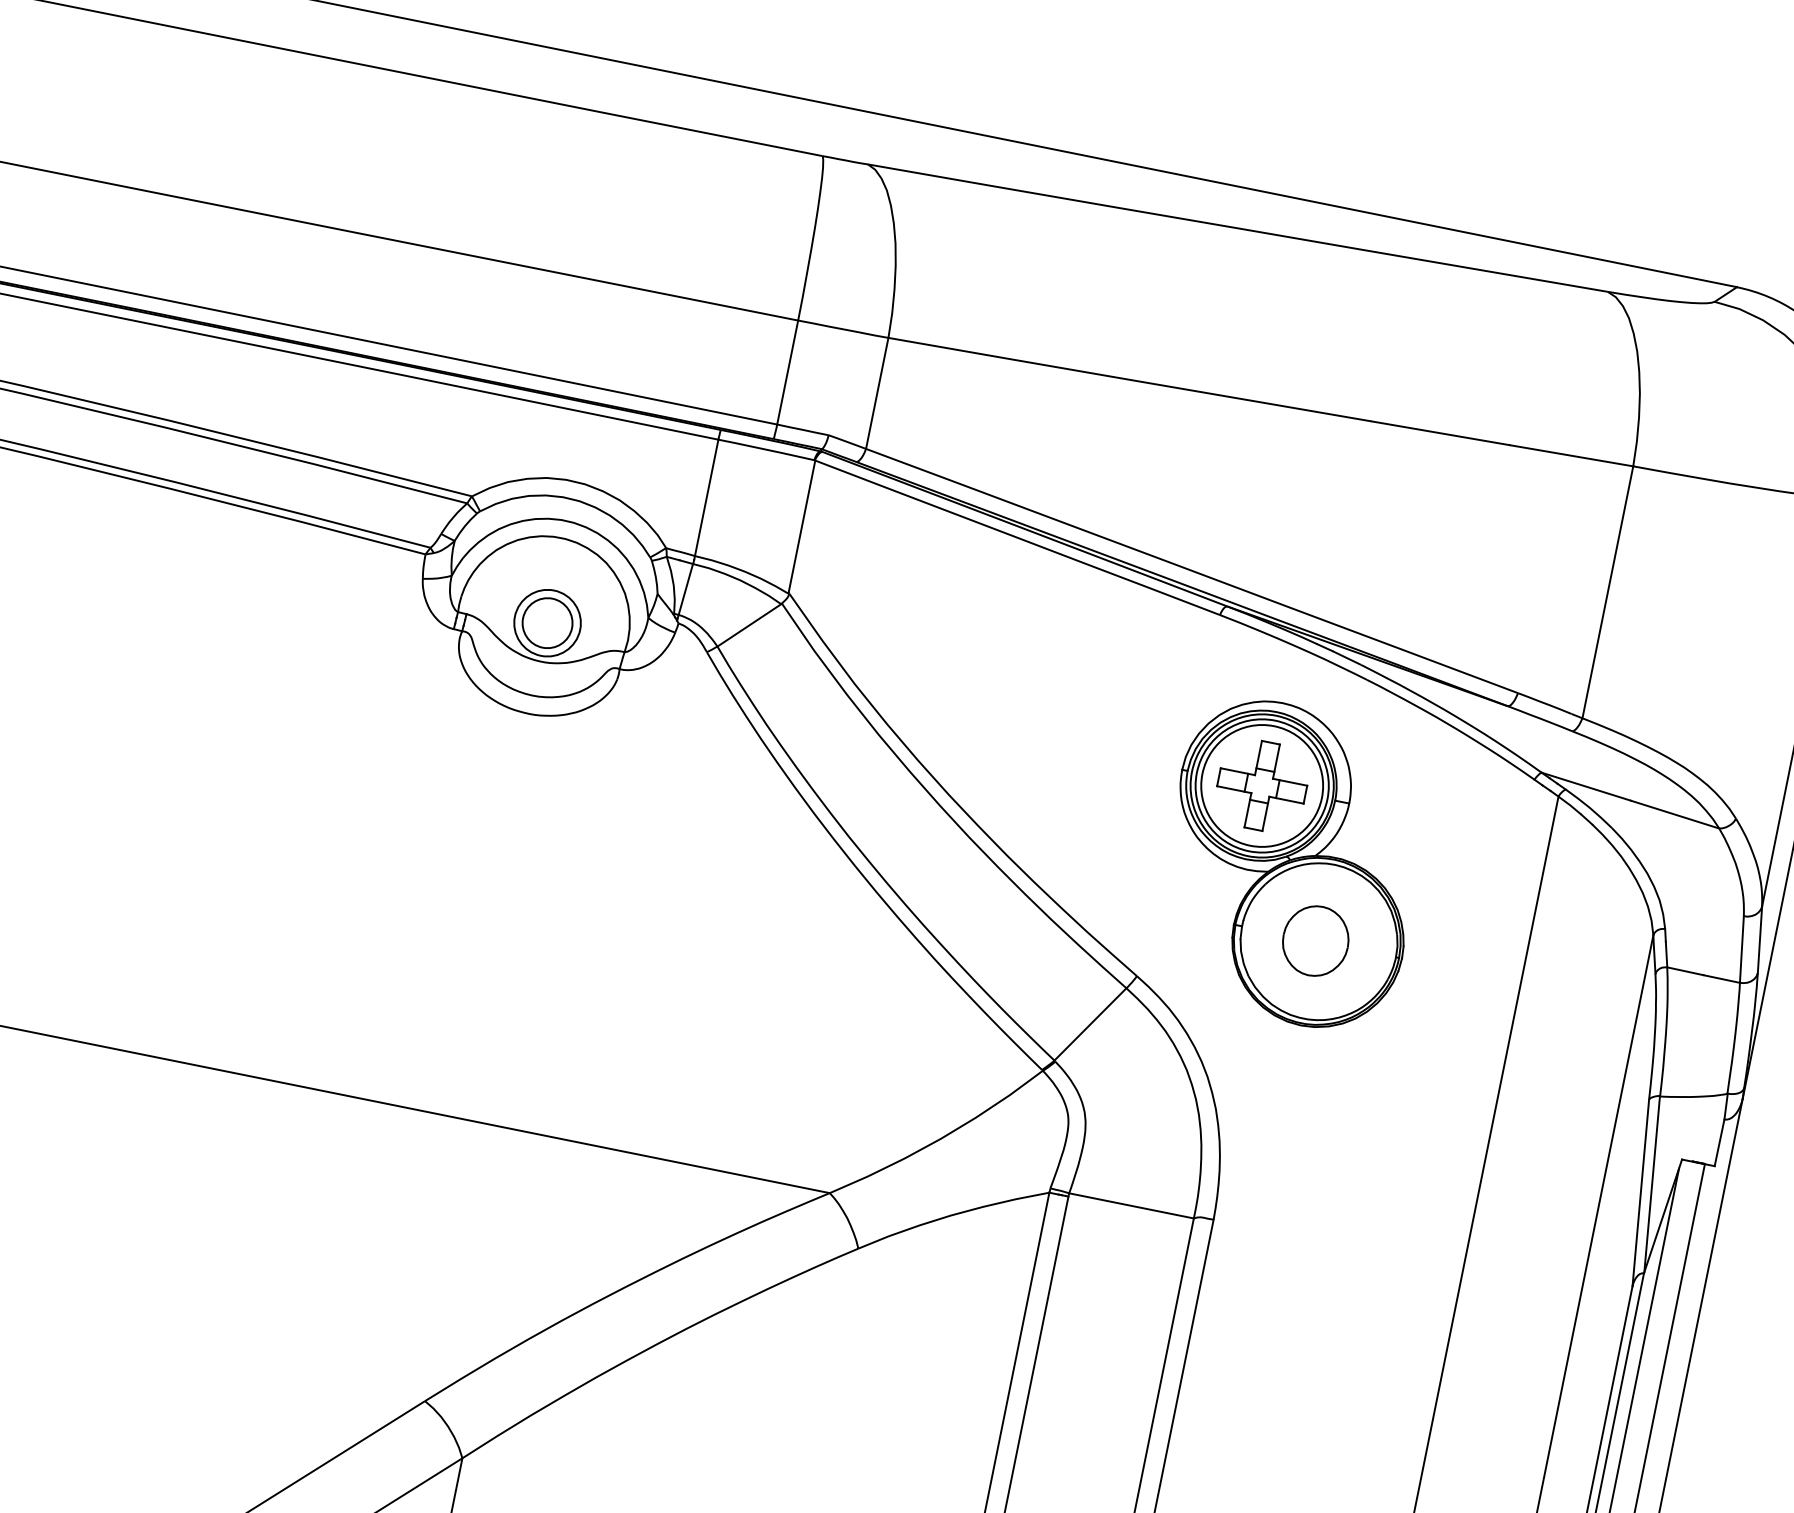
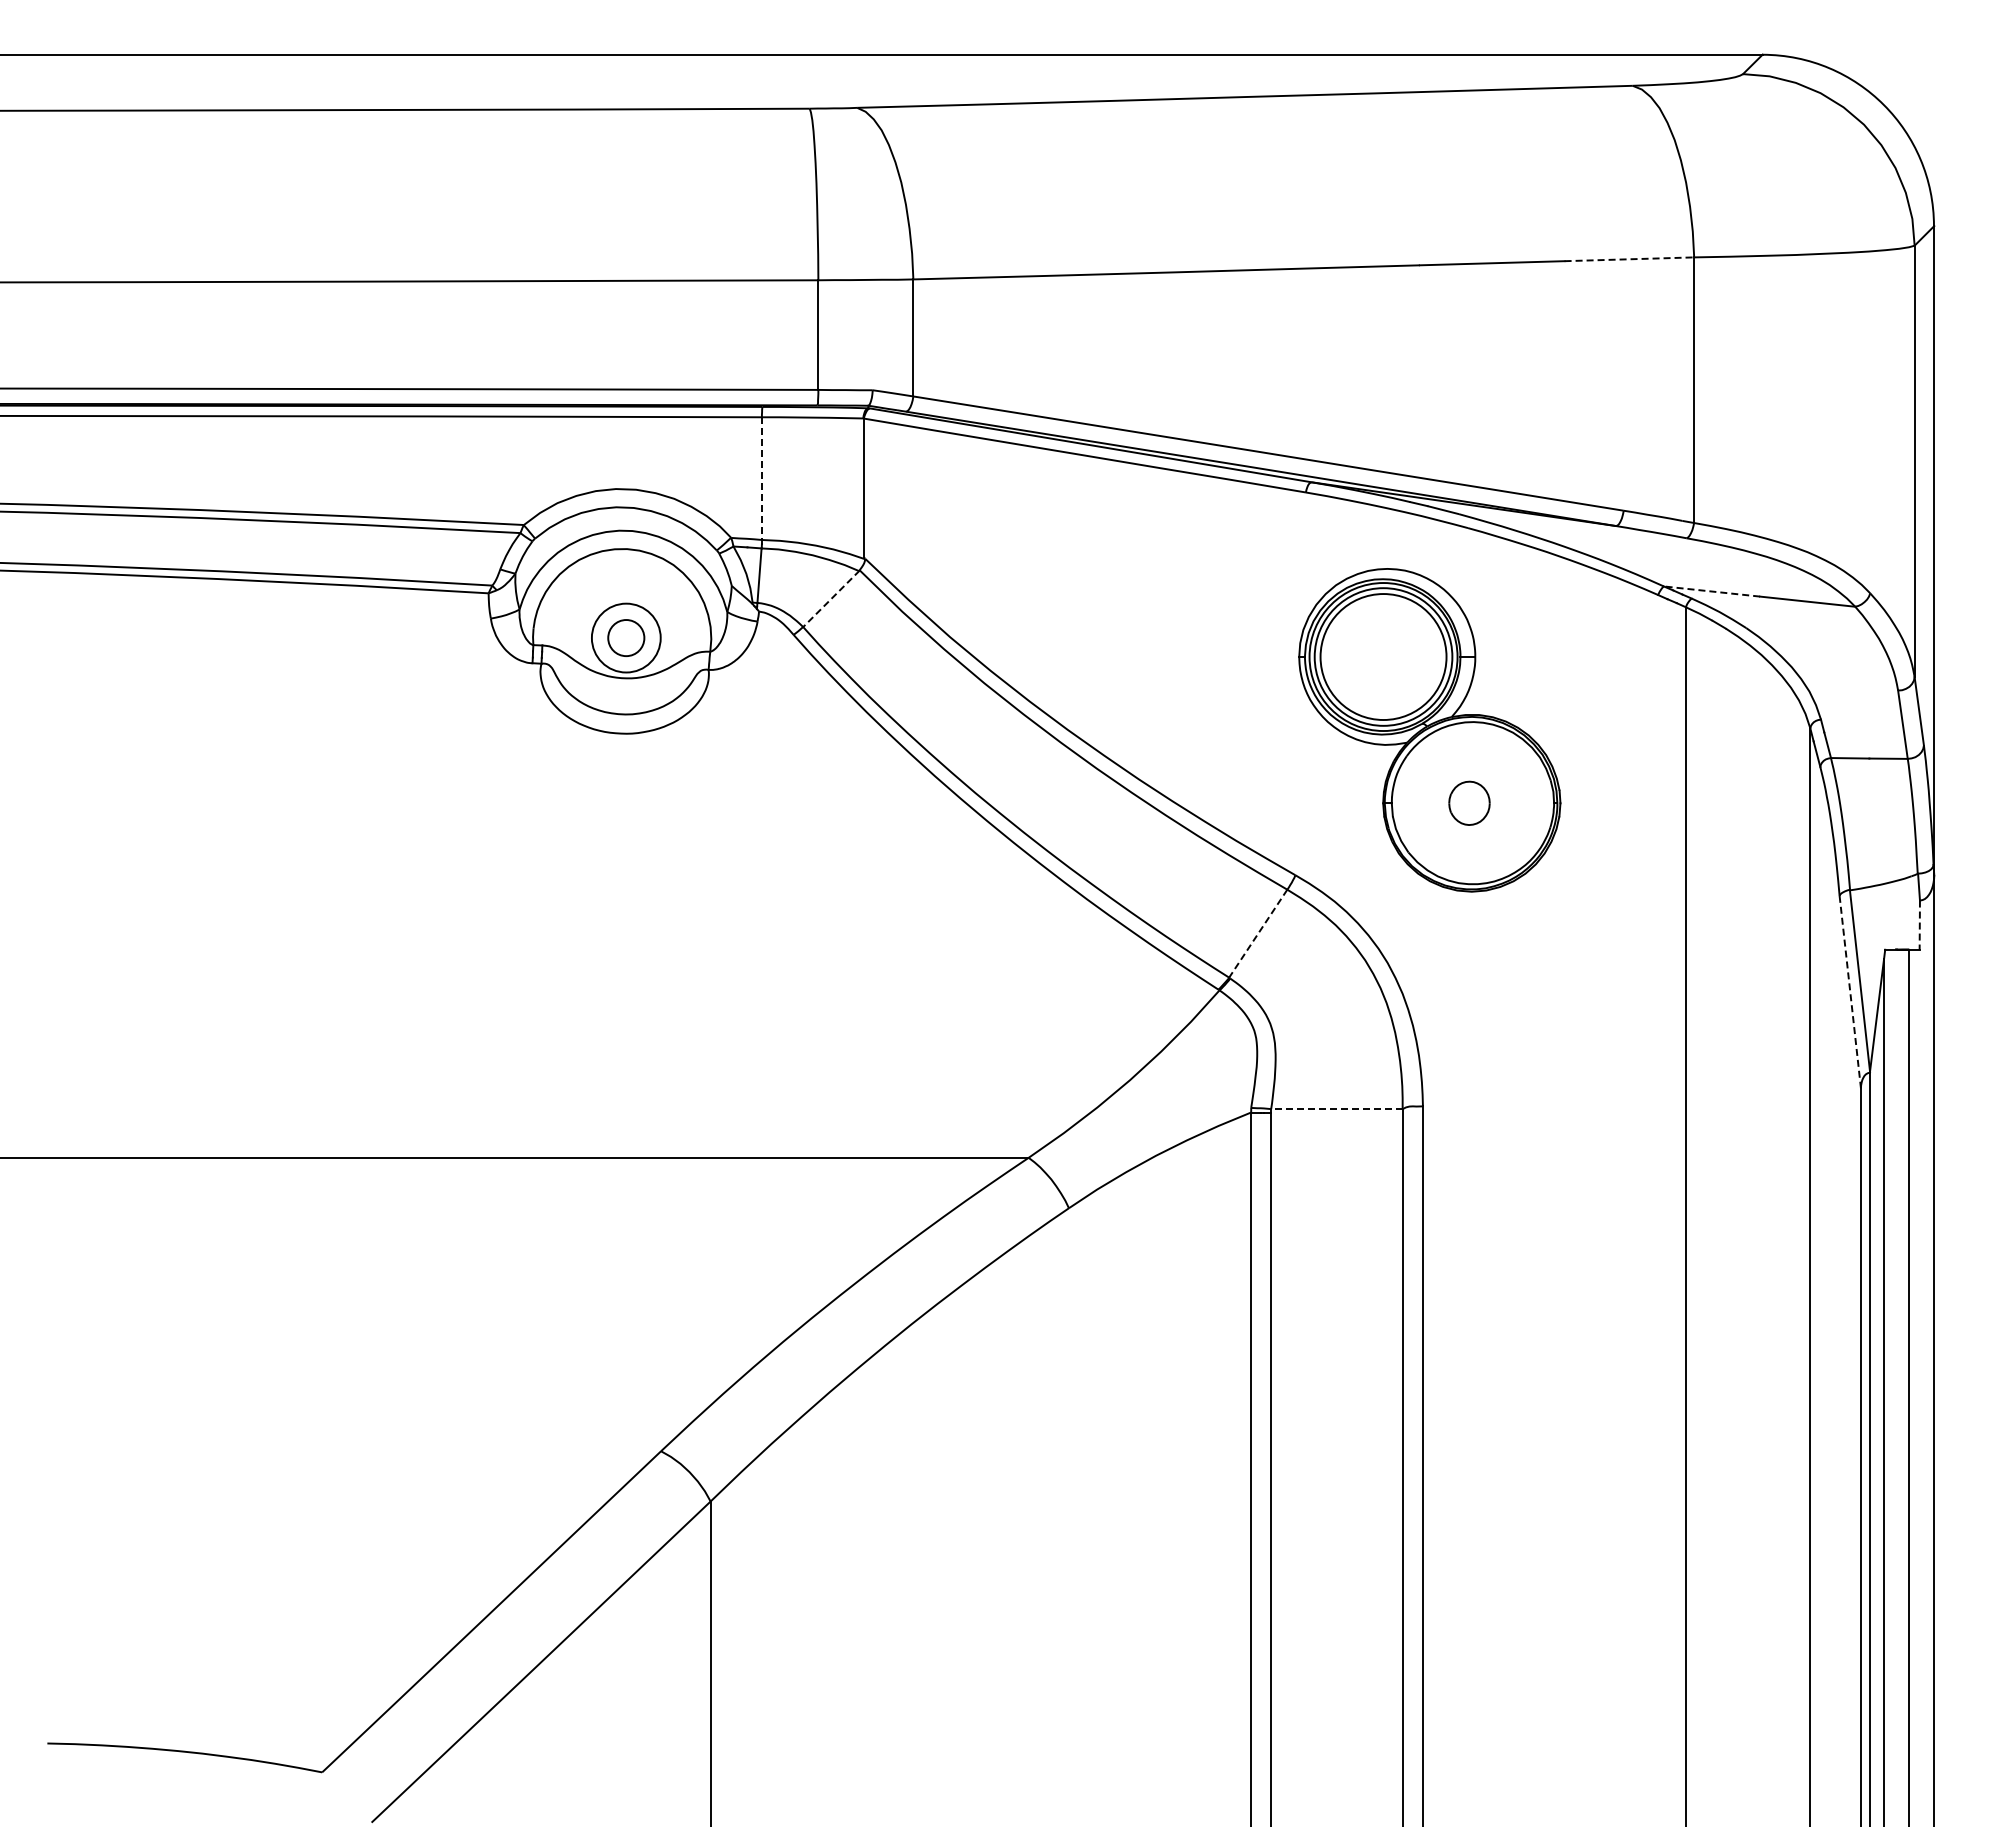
line: (1571, 455) -> (1629, 259), solid -> dashed
line: (706, 498) -> (761, 479), solid -> dashed
circle: (547, 622) -> (626, 637), size x0.7
line: (749, 625) -> (831, 599), solid -> dashed
part: (1262, 785) -> (1383, 656), removed
line: (1585, 786) -> (1711, 591), solid -> dashed
part: (1315, 941) -> (1469, 803), size x0.6
line: (1090, 1024) -> (1258, 933), solid -> dashed
line: (1719, 1143) -> (1919, 925), solid -> dashed
line: (1640, 1193) -> (1850, 992), solid -> dashed
line: (1131, 1206) -> (1336, 1109), solid -> dashed

